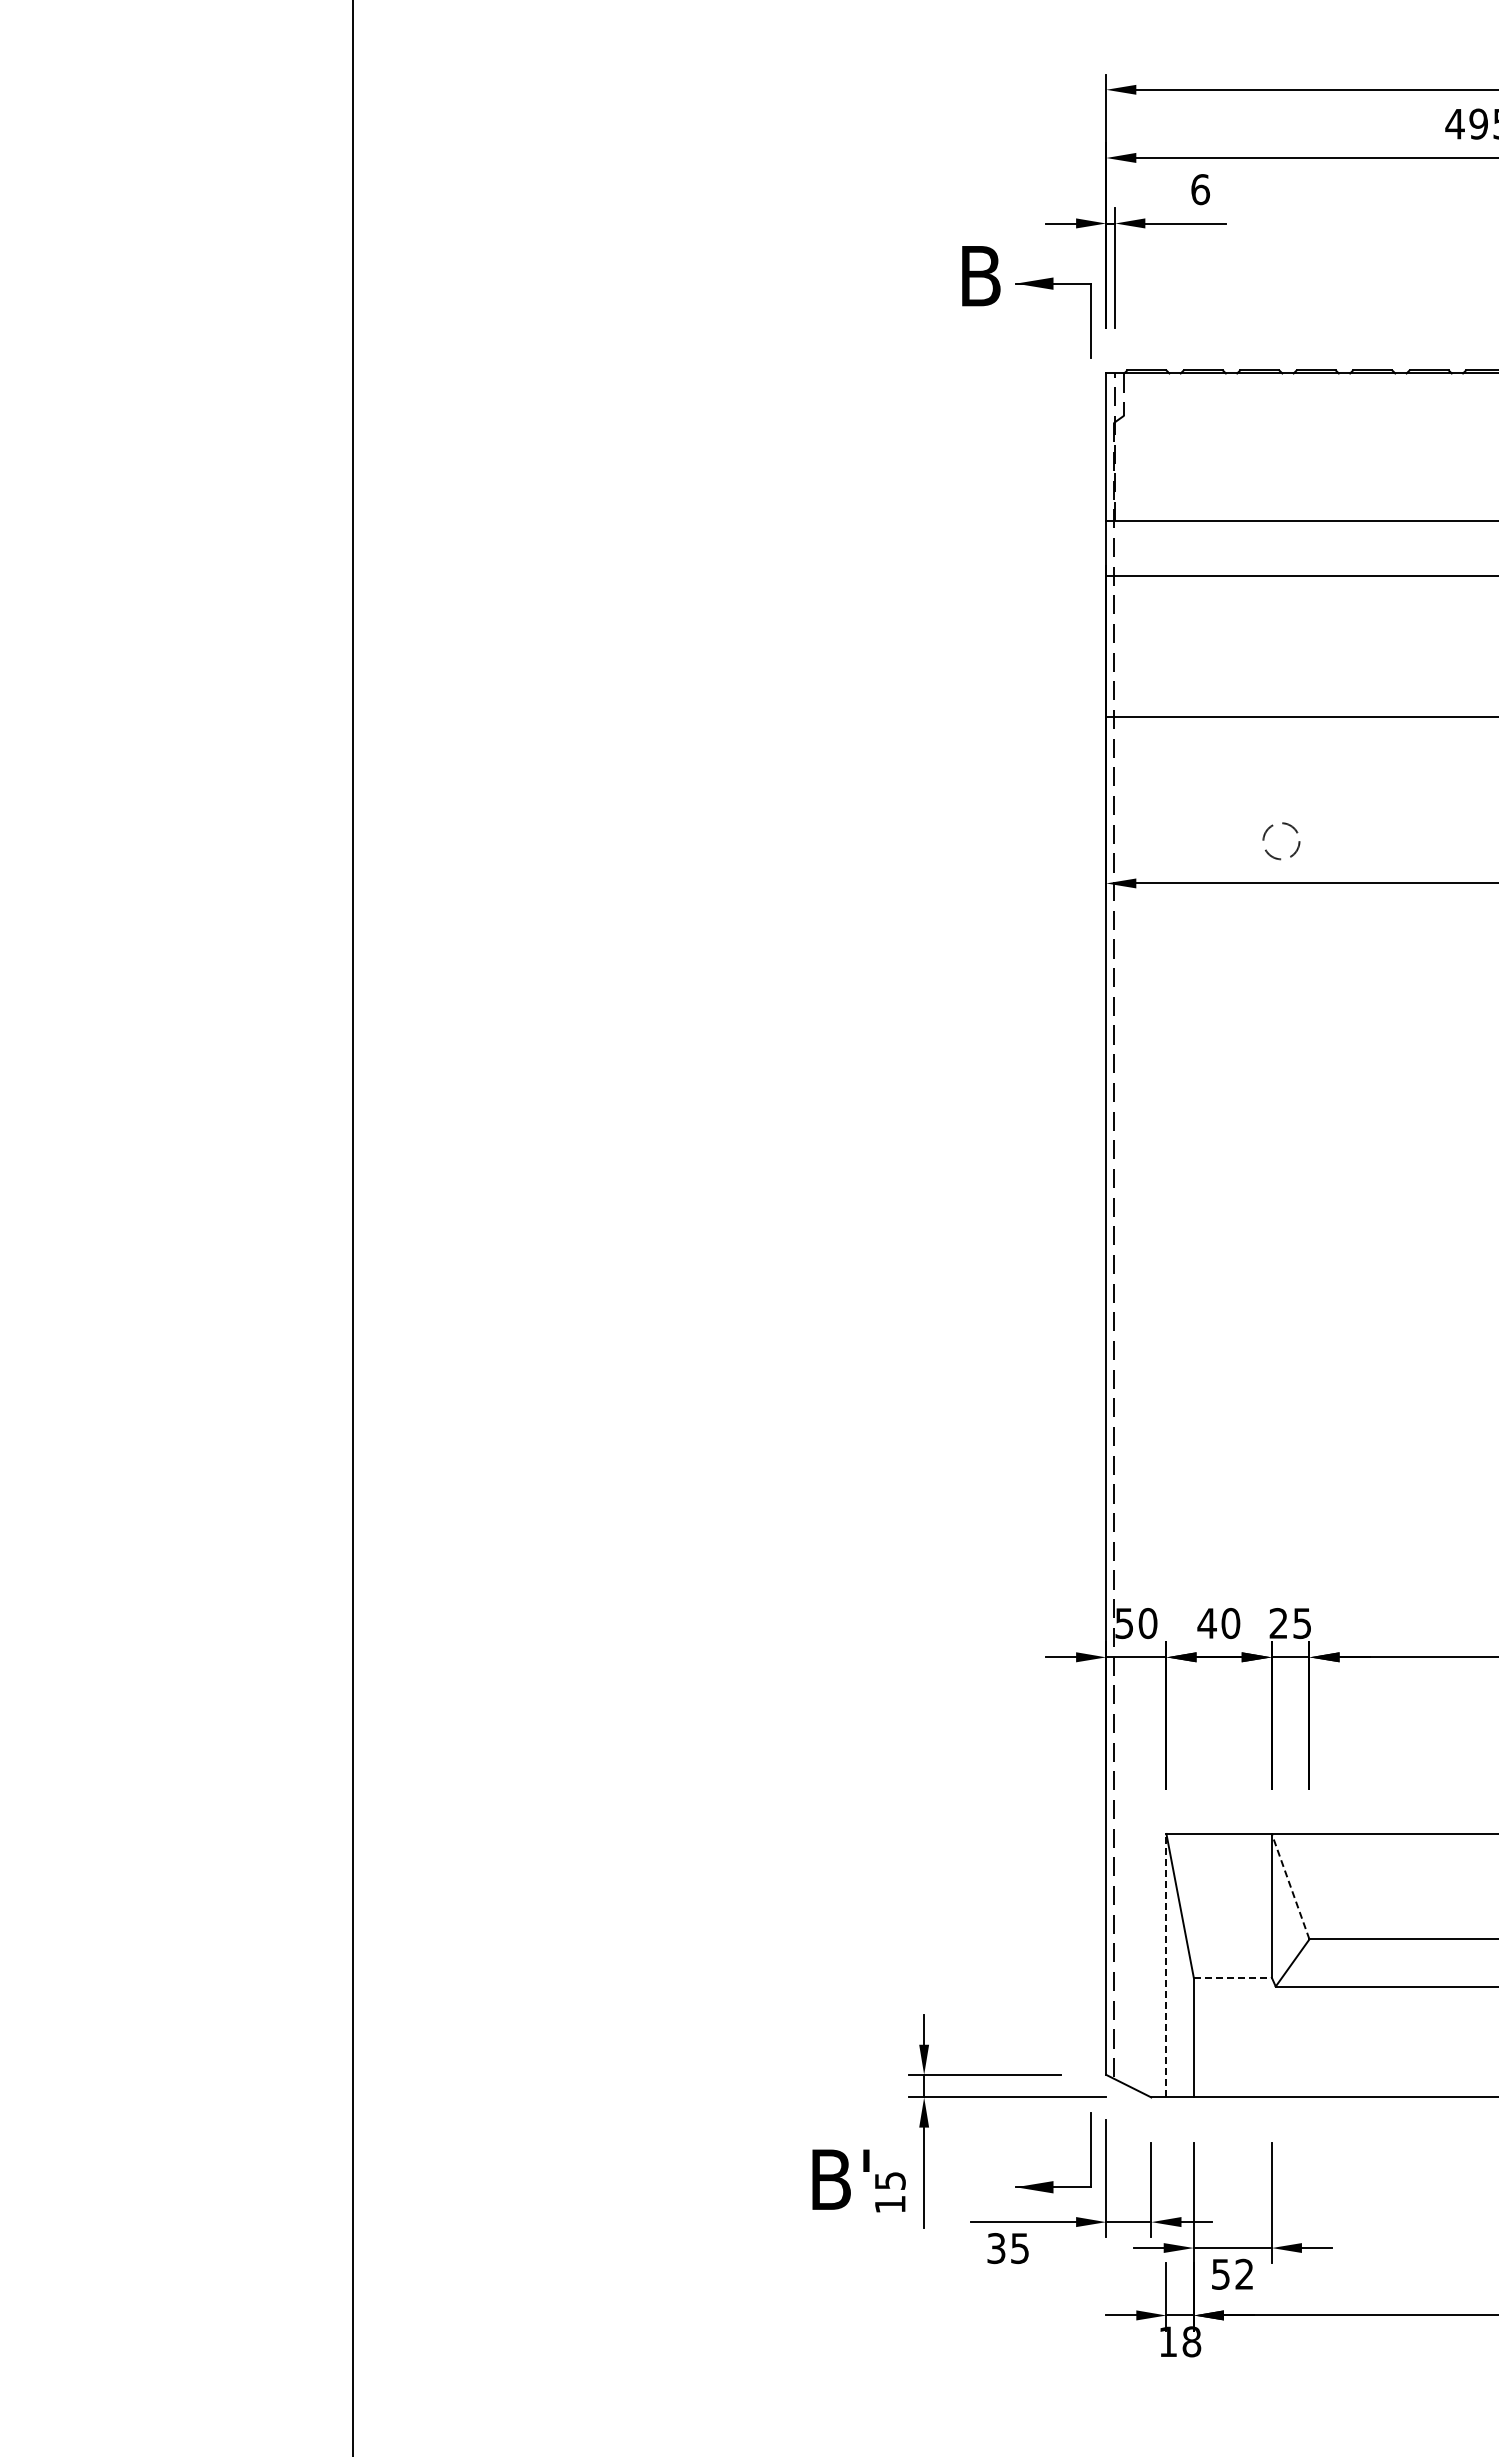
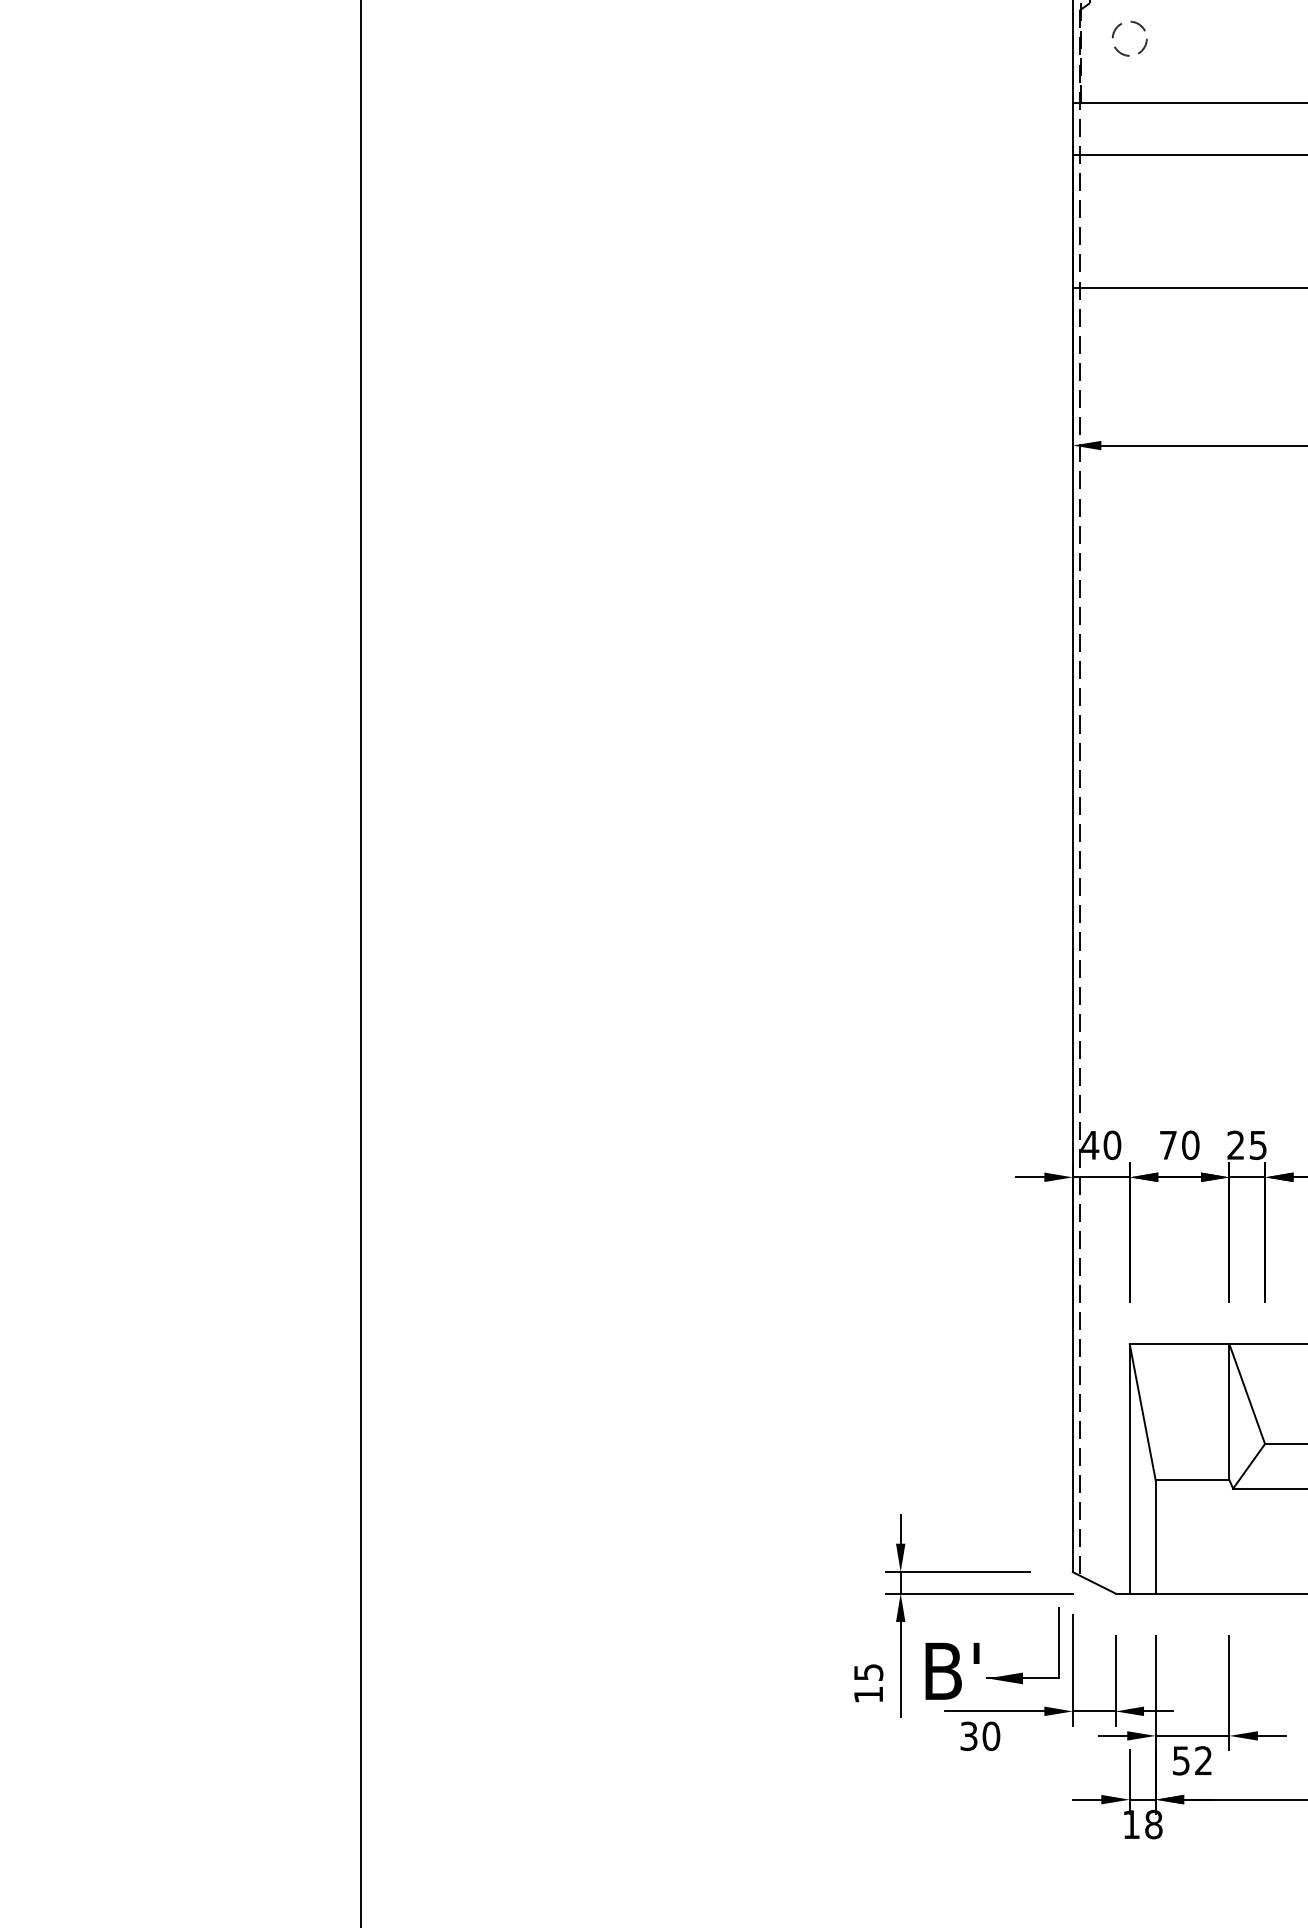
circle: (1281, 841) -> (1129, 38), moved
text: (1124, 1623) -> (1090, 1145), 50 -> 40
text: (1206, 1623) -> (1167, 1145), 40 -> 70
line: (1290, 1886) -> (1247, 1394), dashed -> solid
line: (1166, 1965) -> (1129, 1468), dashed -> solid
line: (1233, 1977) -> (1193, 1480), dashed -> solid
text: (840, 2179) -> (952, 1671), moved
text: (1019, 2248) -> (990, 1736), 35 -> 30

